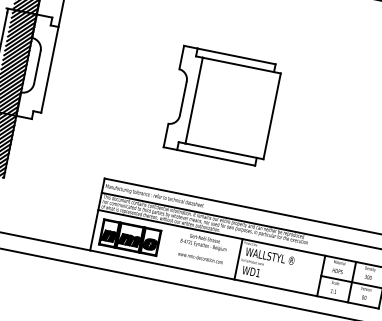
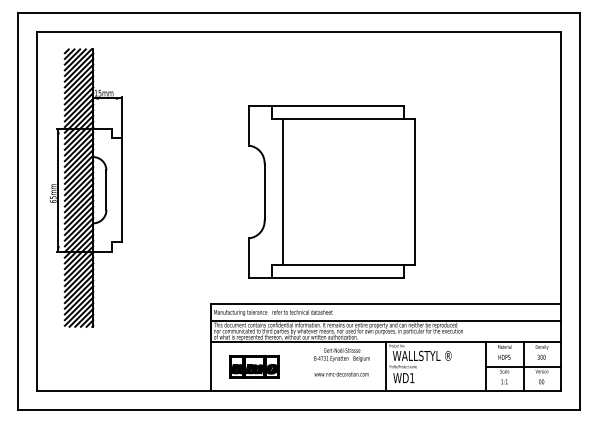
part: (222, 106) -> (331, 192), size x1.4
part: (130, 237) -> (254, 366), size x0.7

